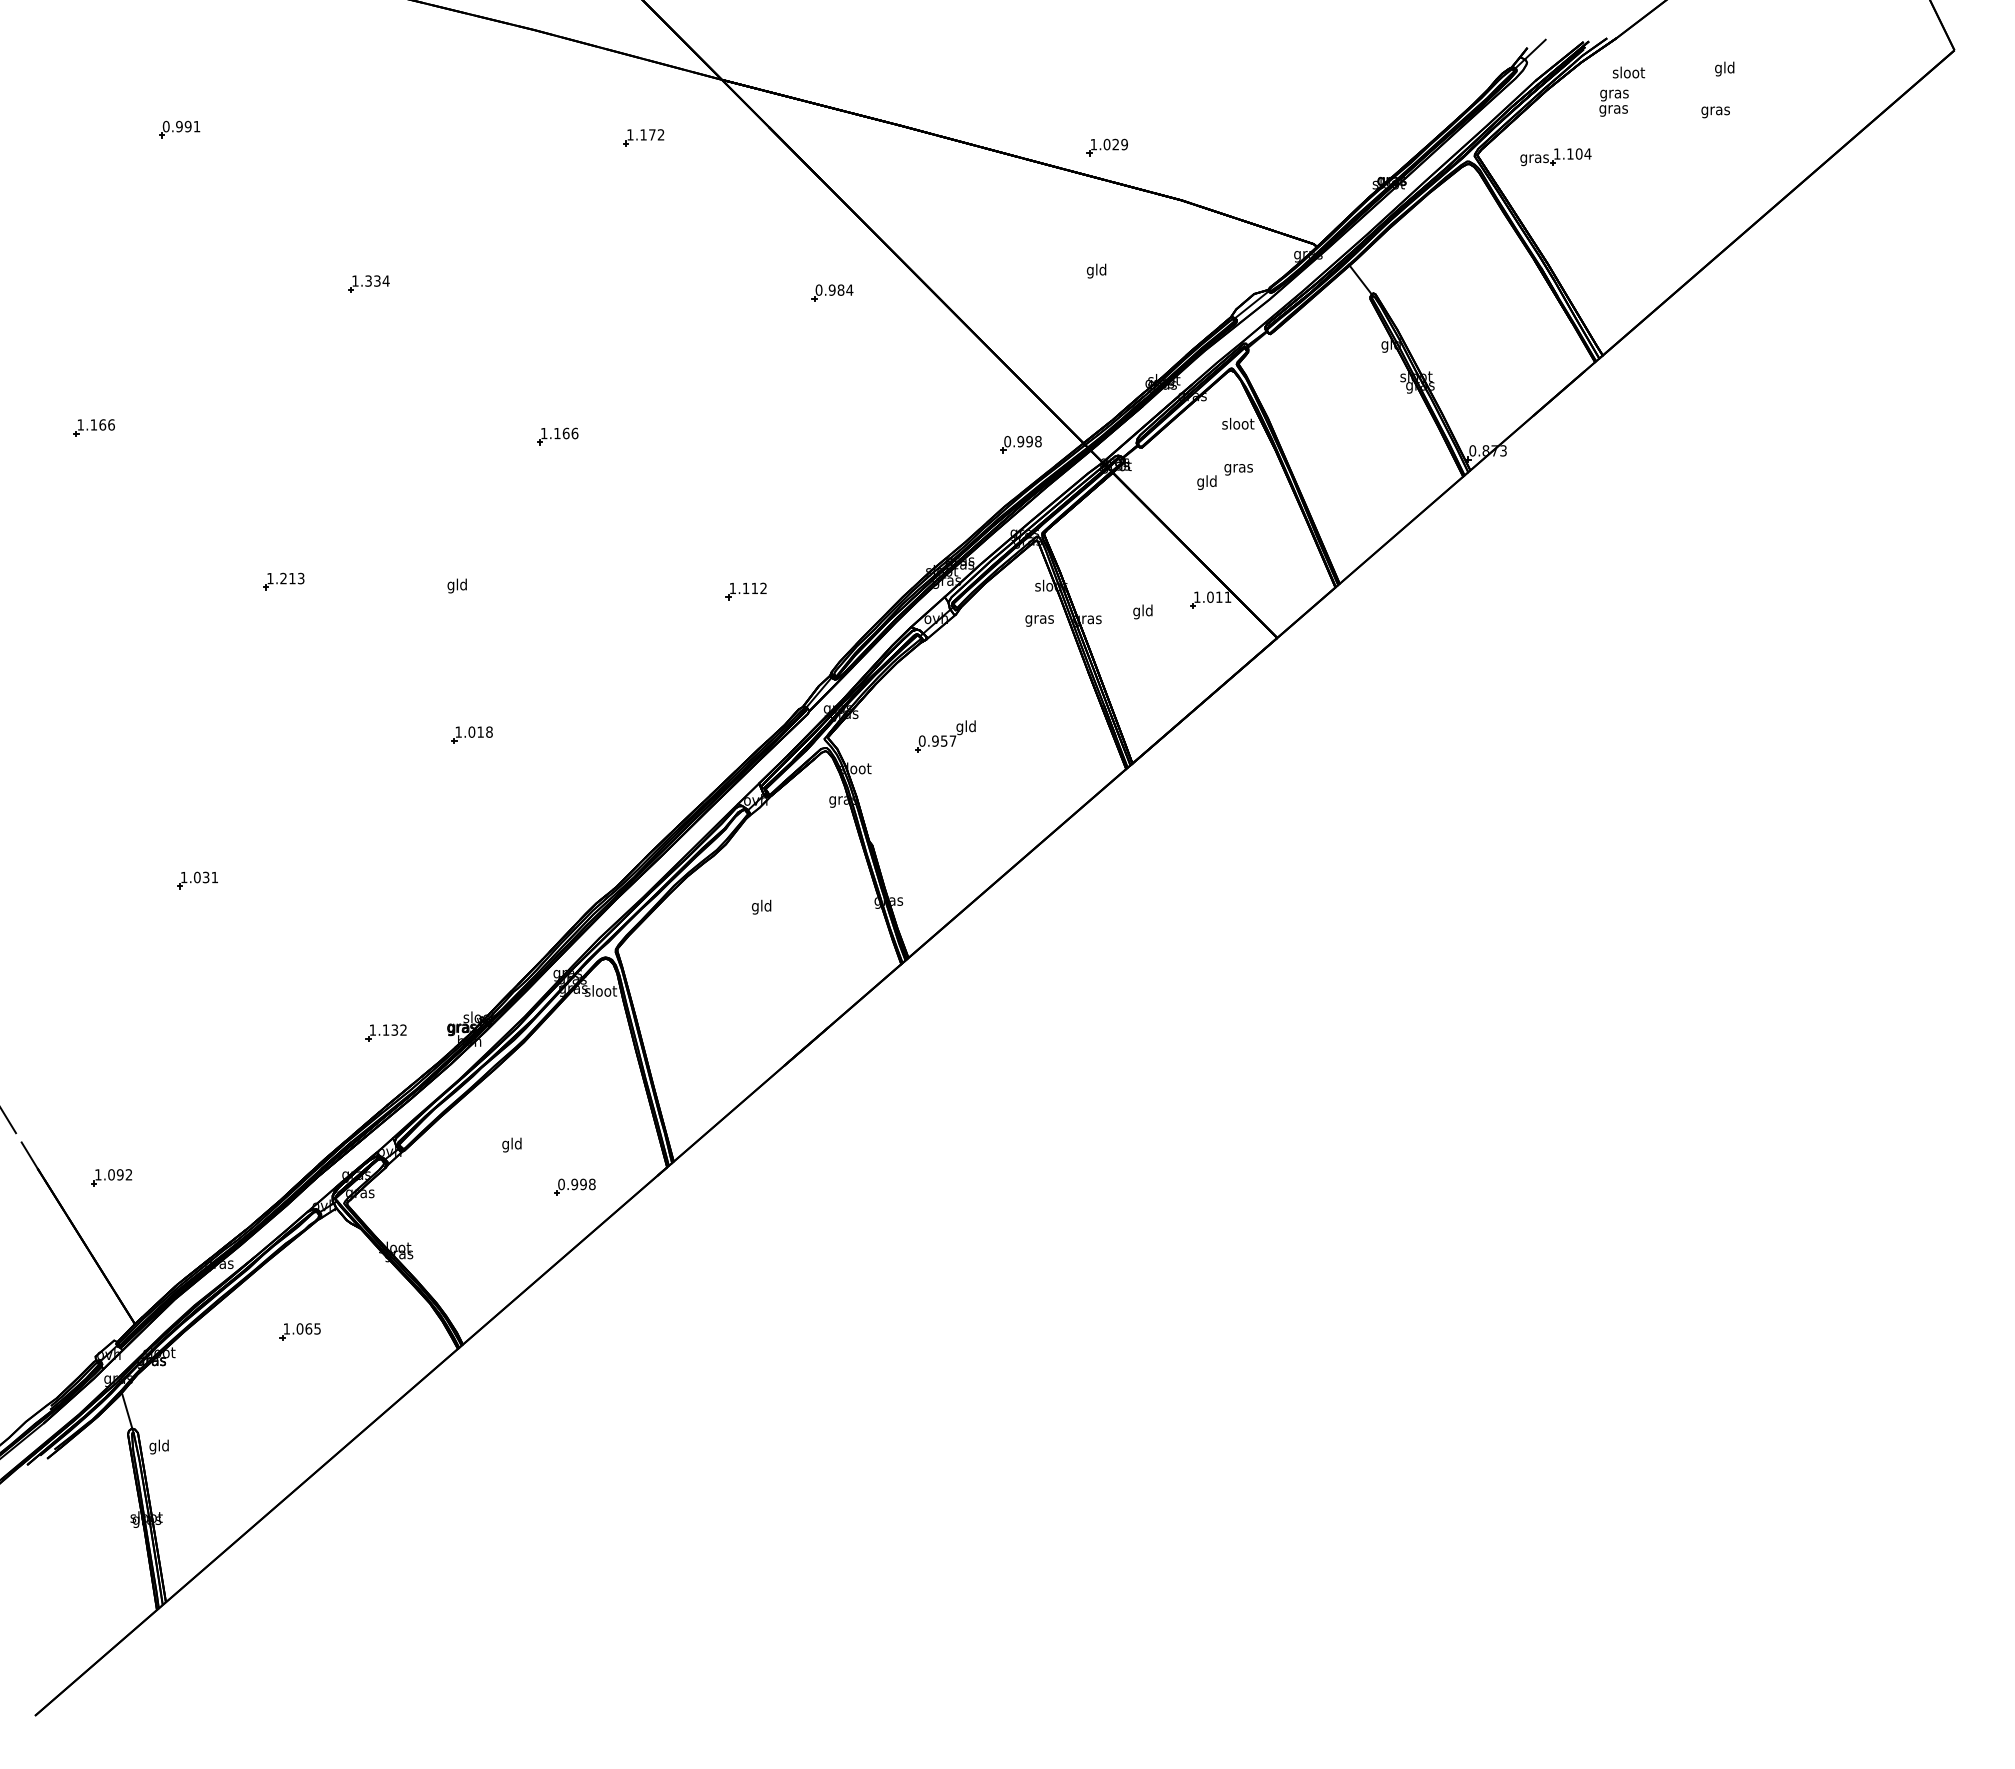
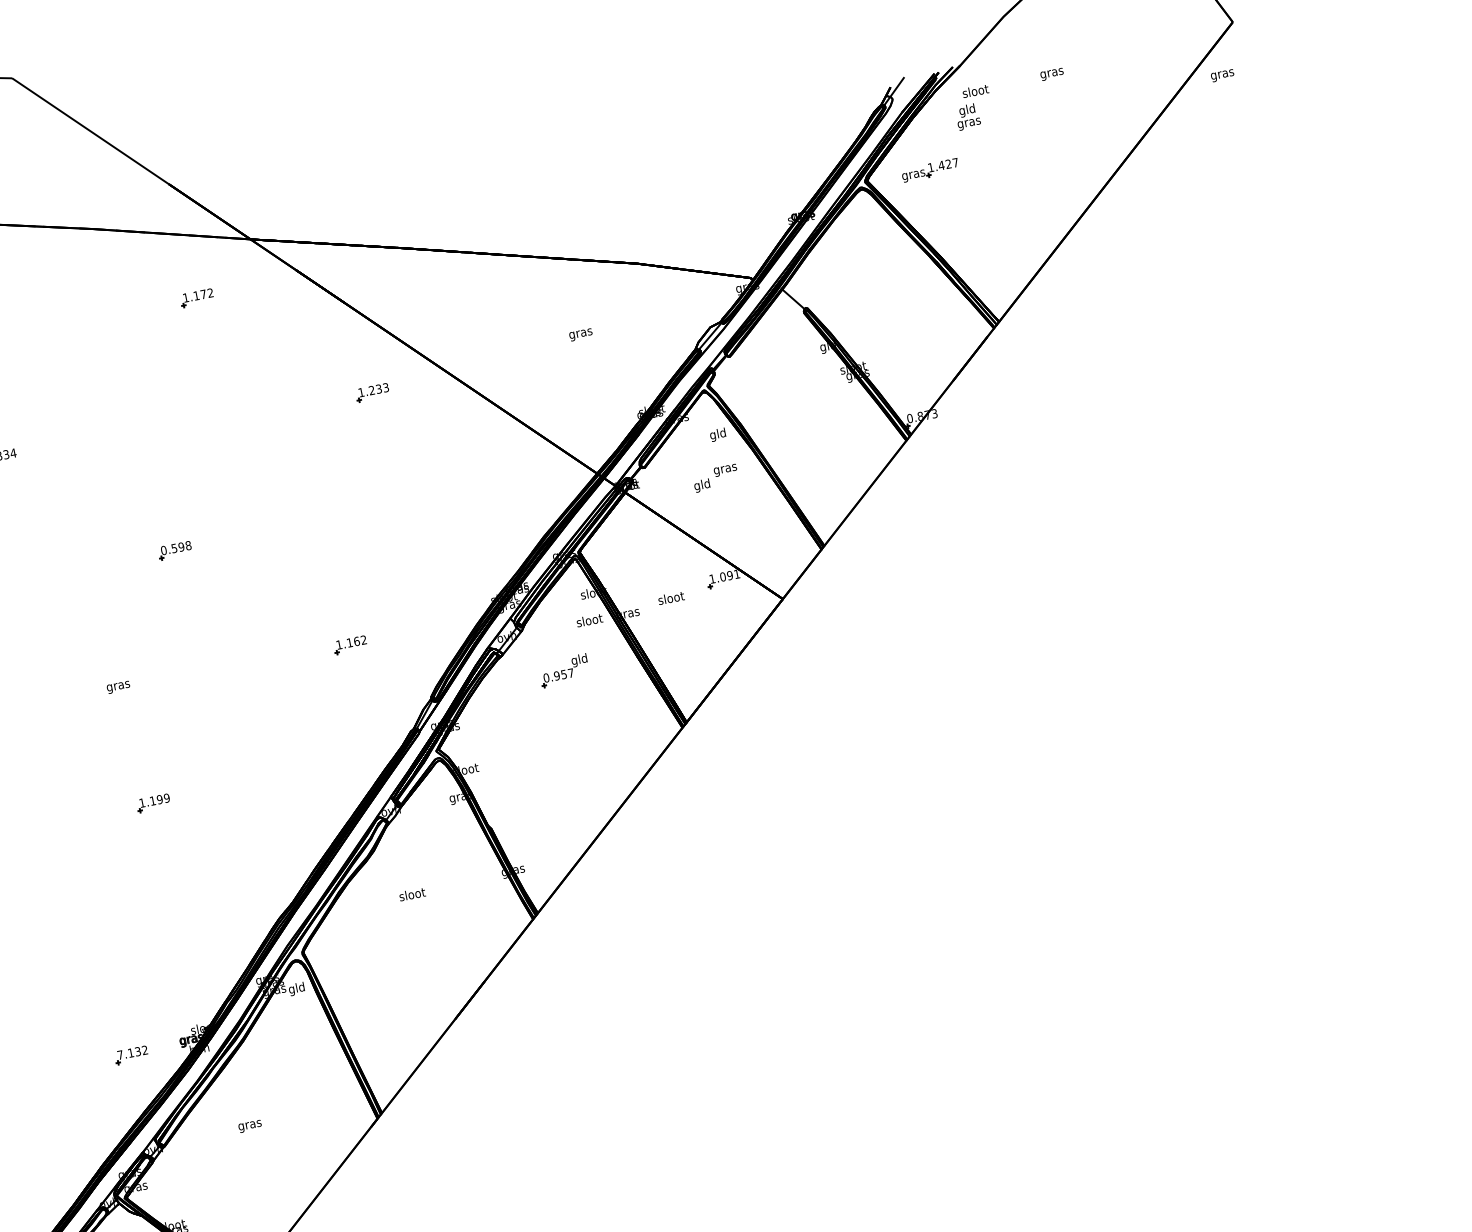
text: (1724, 68) -> (1051, 72), gld -> gras
text: (1614, 93) -> (967, 110), gras -> gld
text: (1715, 112) -> (1222, 75), moved
part: (1106, 147) -> (569, 233), removed
text: (1578, 153) -> (947, 163), 1.104 -> 1.427
text: (1096, 270) -> (580, 333), gld -> gras
text: (834, 289) -> (373, 389), 0.984 -> 1.233
text: (1238, 424) -> (718, 434), sloot -> gld
text: (559, 433) -> (176, 548), 1.166 -> 0.598
part: (1020, 444) -> (546, 484), removed
text: (457, 585) -> (118, 685), gld -> gras
text: (754, 588) -> (356, 641), 1.112 -> 1.162
text: (1218, 596) -> (729, 575), 1.011 -> 1.091
text: (1143, 611) -> (671, 598), gld -> sloot
text: (1039, 619) -> (589, 621), gras -> sloot
text: (480, 731) -> (159, 799), 1.018 -> 1.199
part: (945, 736) -> (564, 670), moved
text: (761, 906) -> (412, 895), gld -> sloot
text: (600, 992) -> (296, 989), sloot -> gld
text: (372, 1029) -> (120, 1054), 1.132 -> 7.132
text: (511, 1144) -> (249, 1124), gld -> gras
part: (574, 1186) -> (306, 1148), removed

